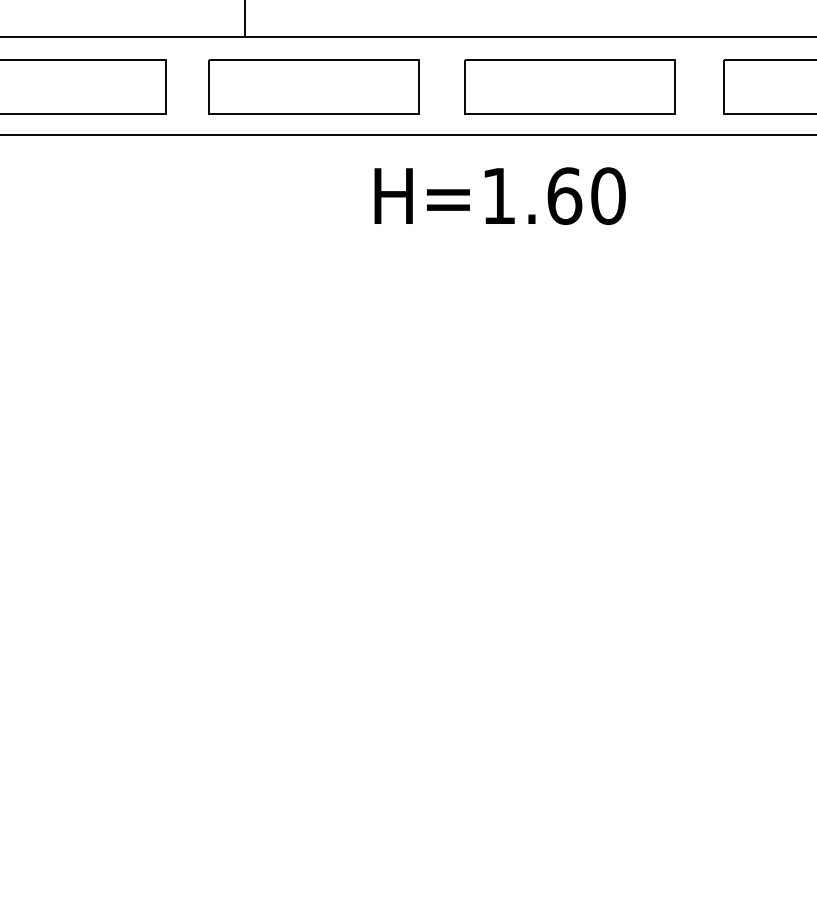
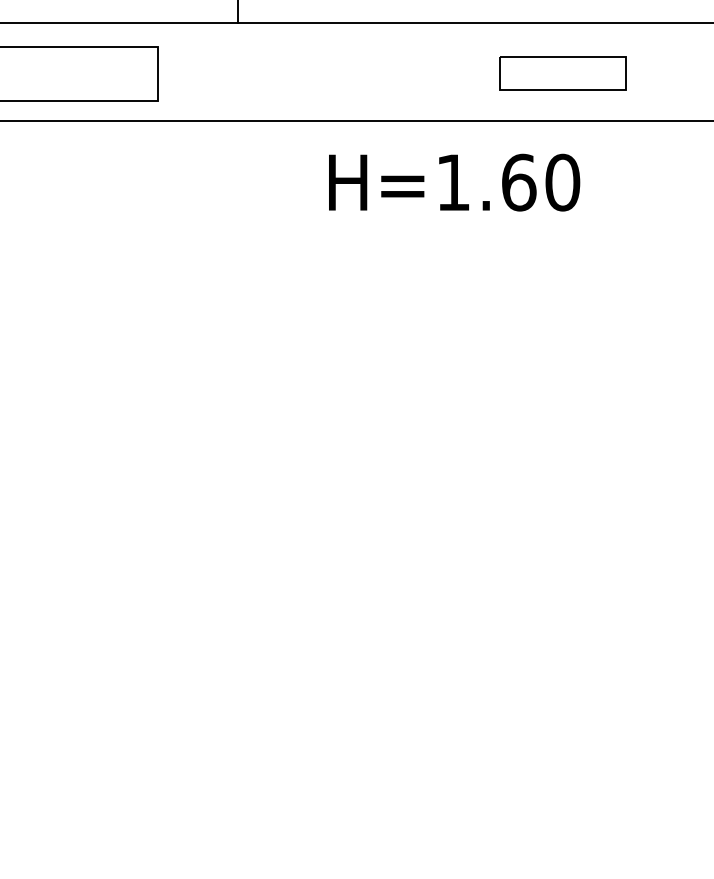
part: (313, 86) -> (305, 73), removed
part: (569, 86) -> (561, 73), size x0.6
text: (499, 195) -> (453, 182), moved

